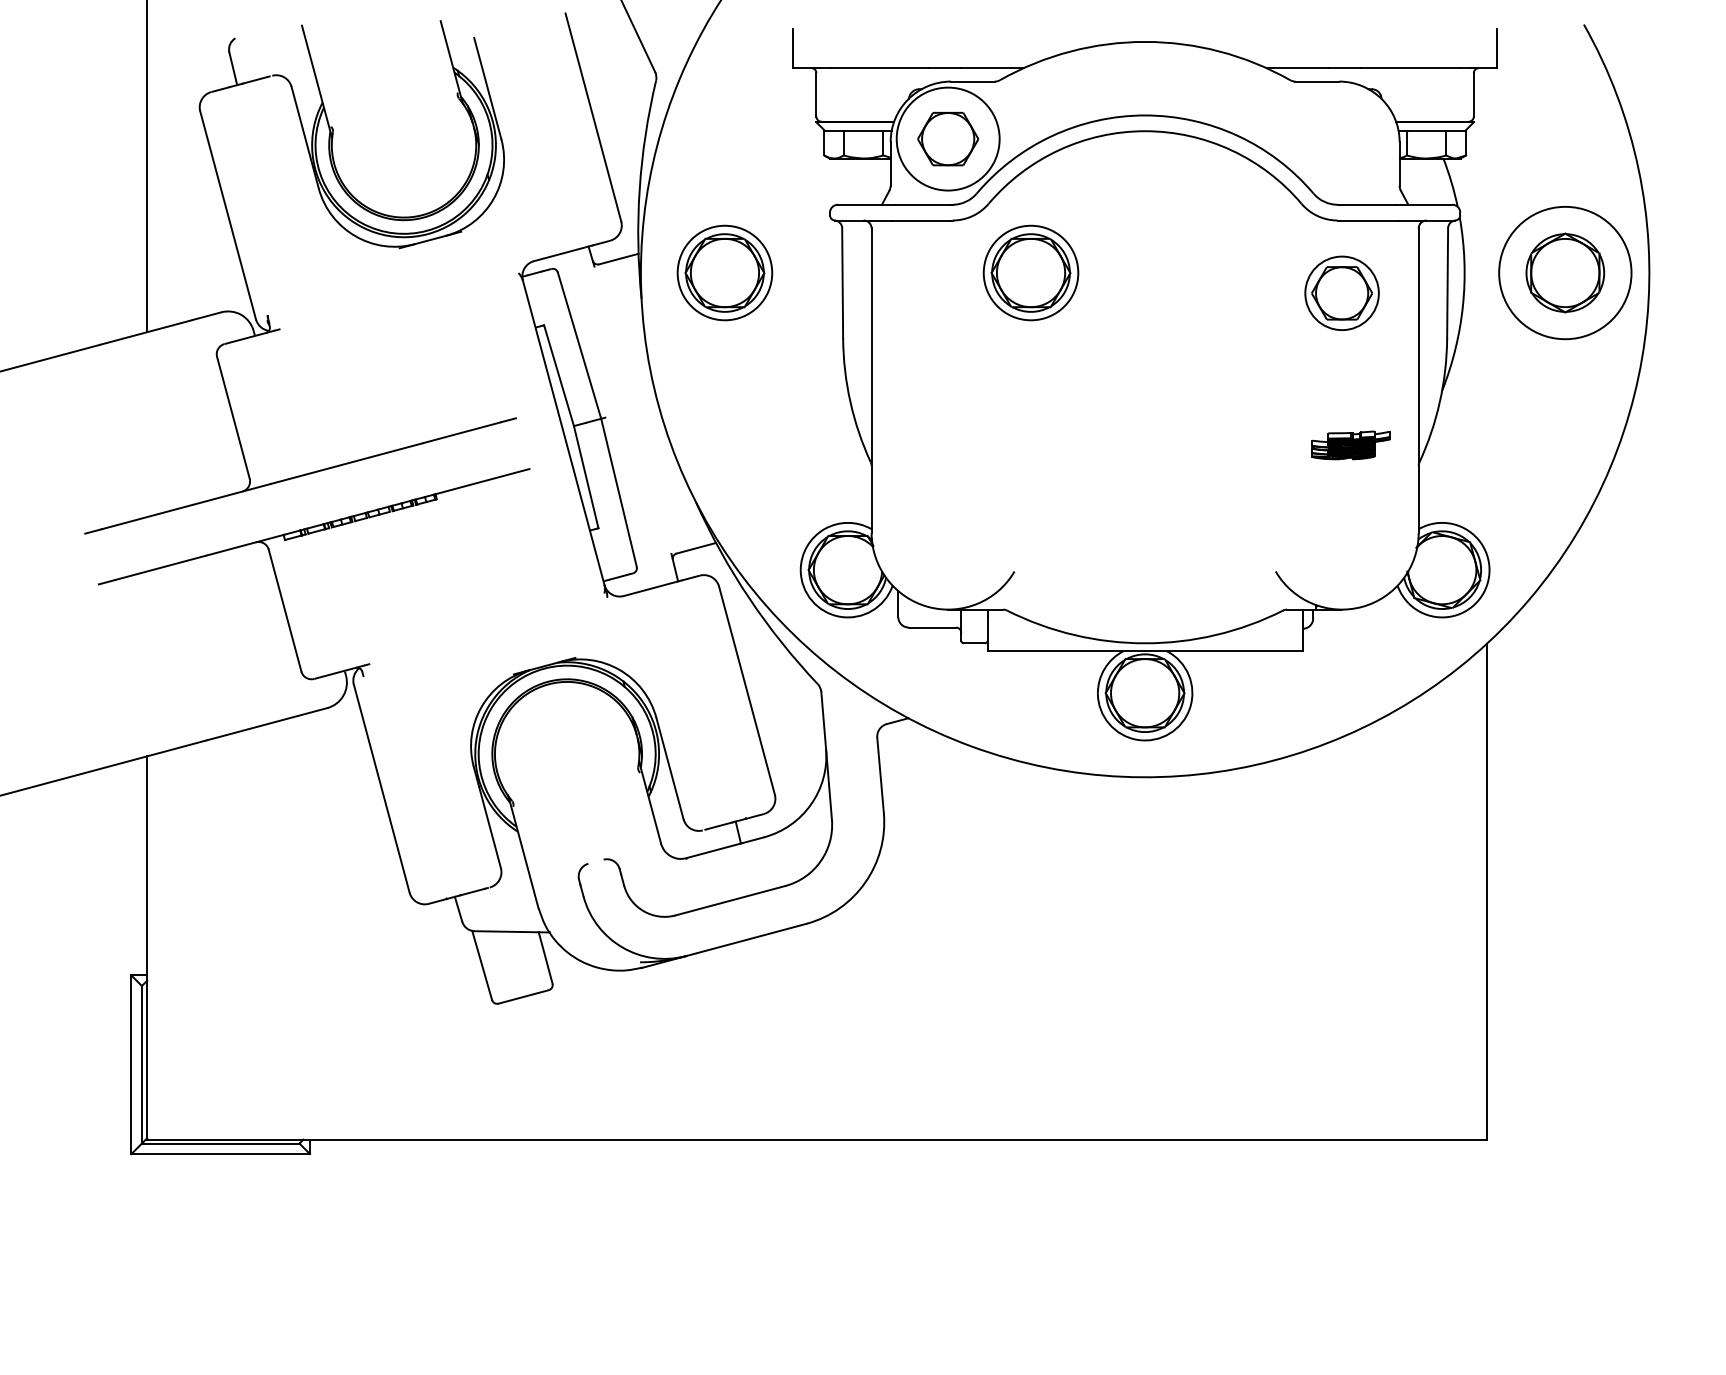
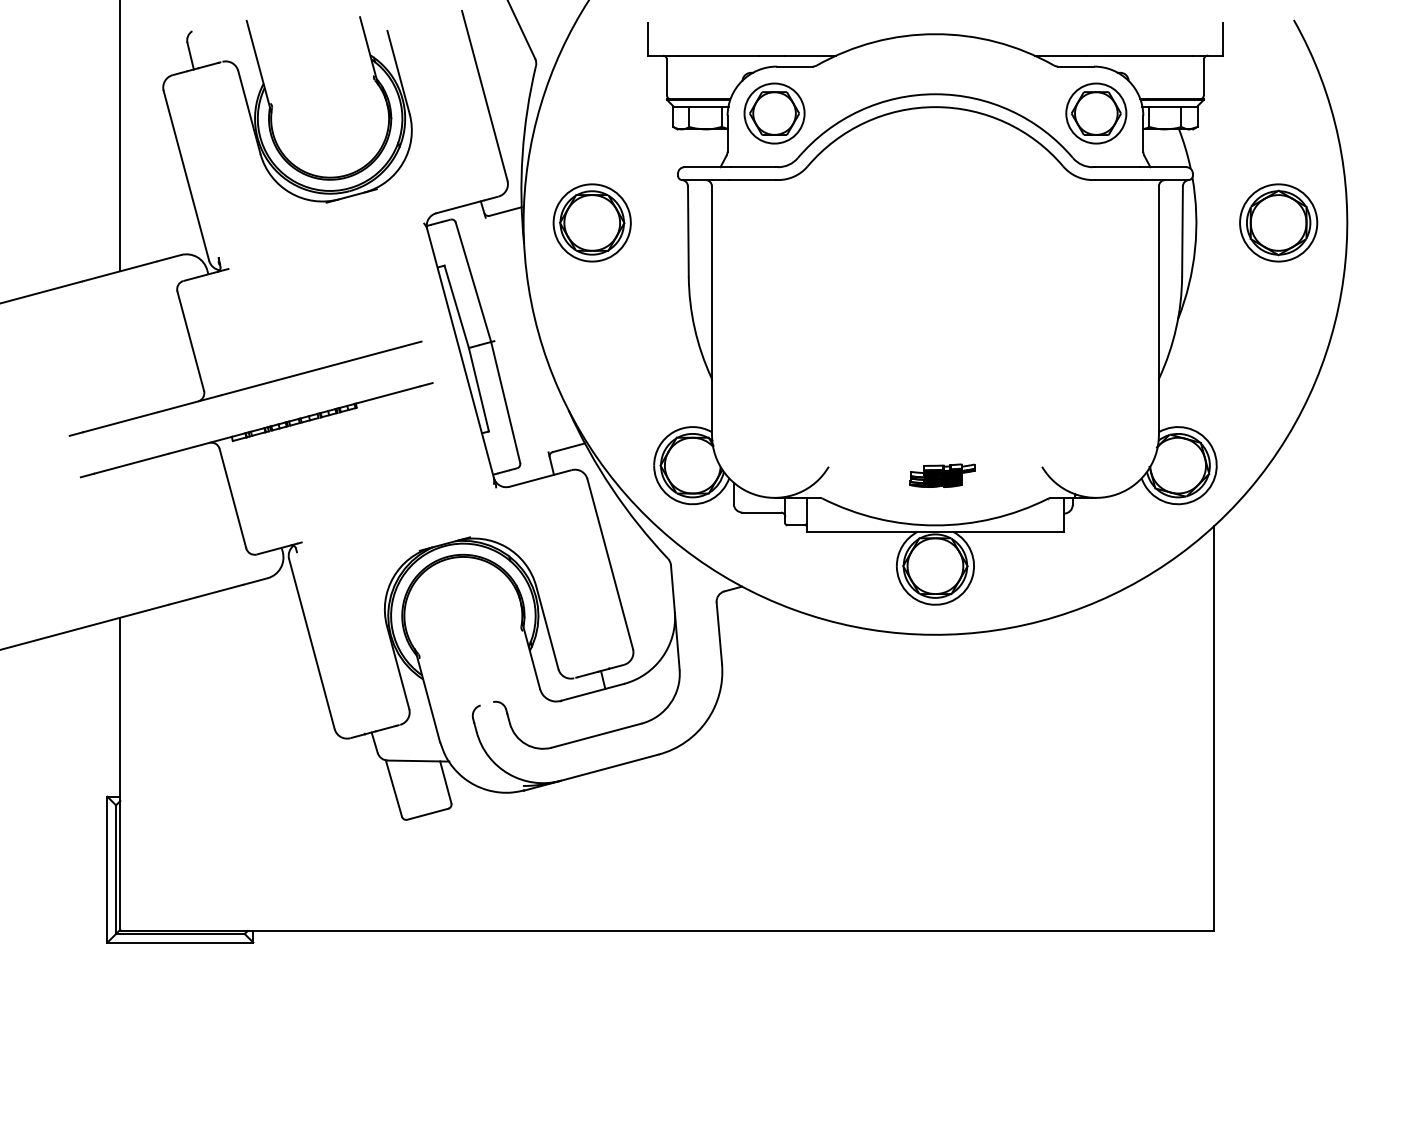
circle: (948, 139) -> (774, 113), size x0.71
part: (1030, 272) -> (841, 222), removed
circle: (1565, 272) -> (1278, 222), size x0.71
part: (1342, 293) -> (1096, 113), moved
part: (1350, 445) -> (942, 475), moved

